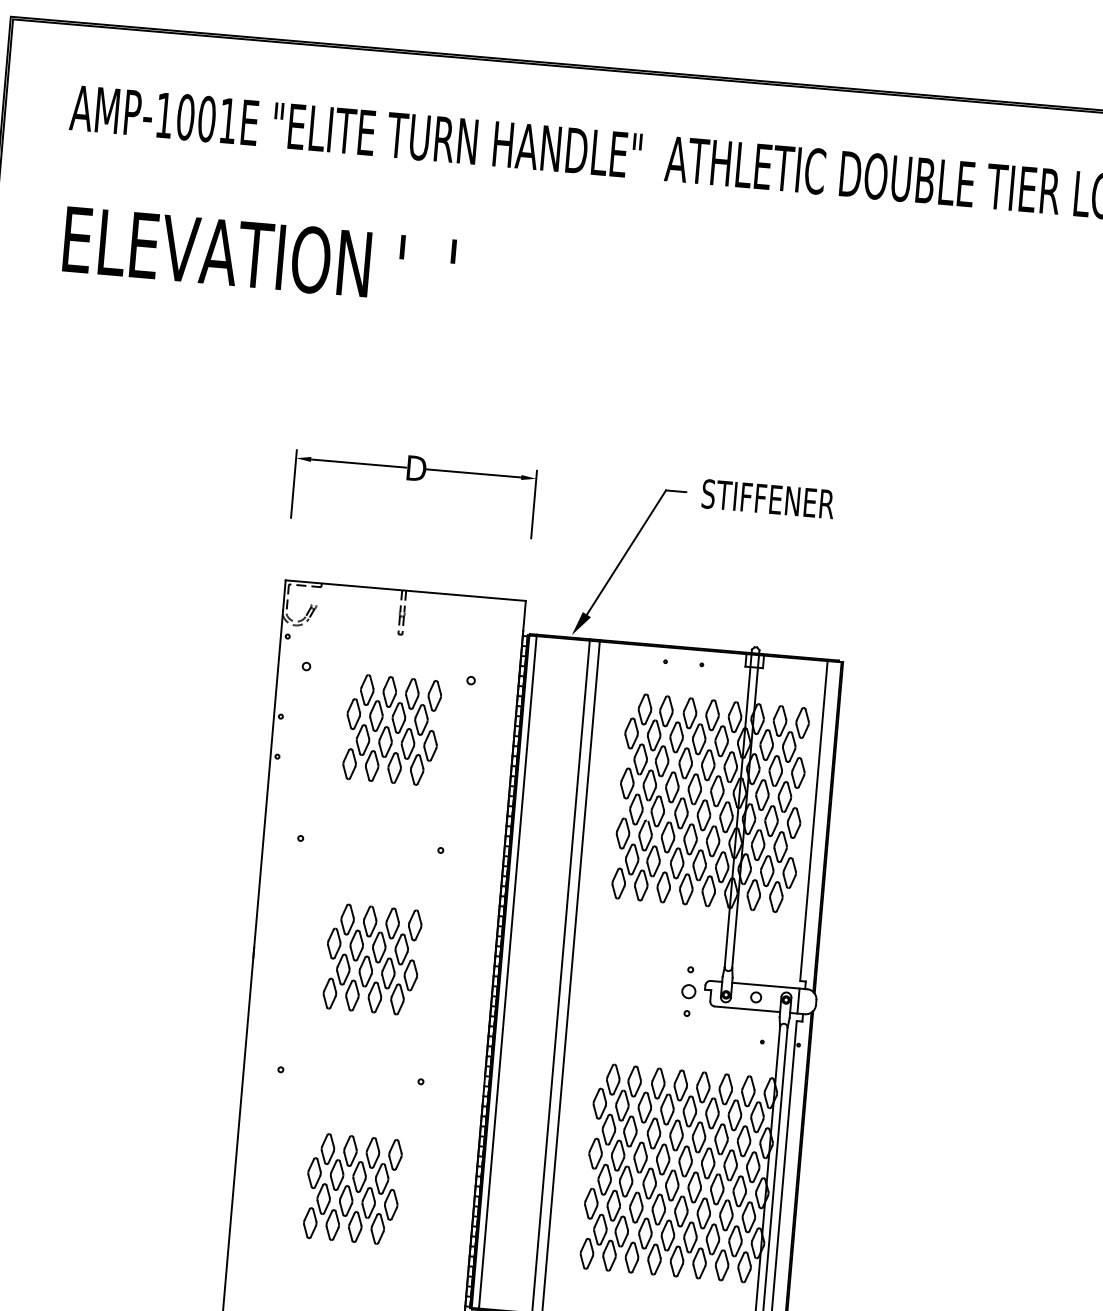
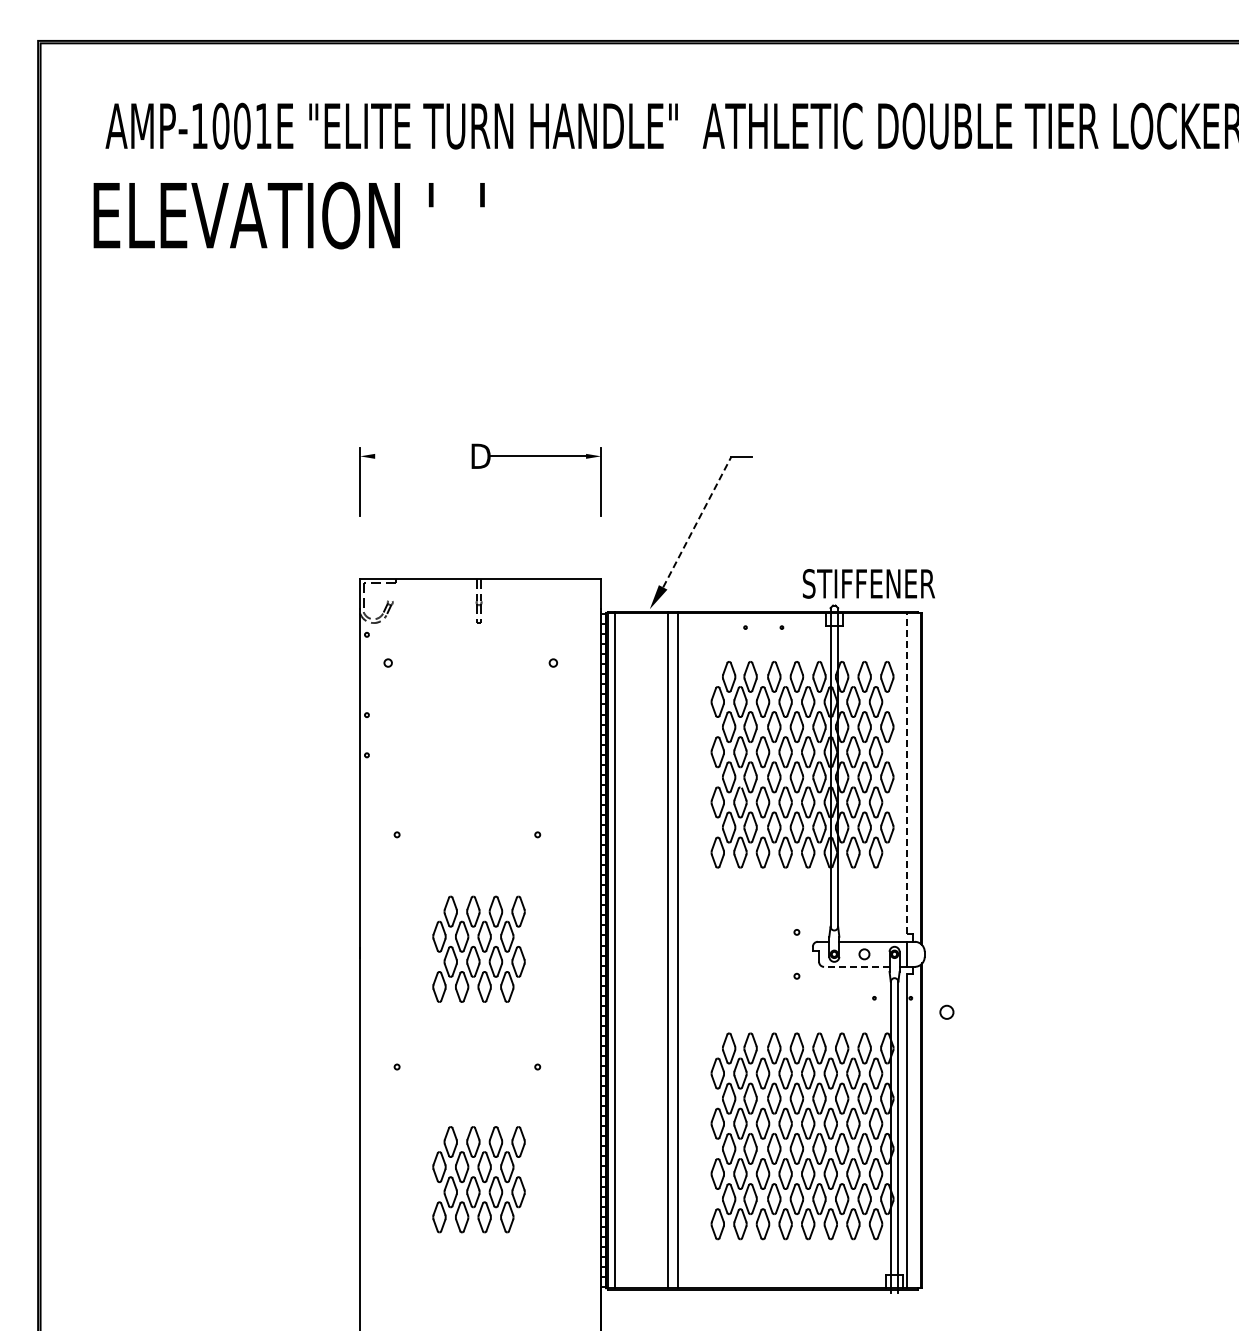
text: (258, 255) -> (288, 215), moved
line: (358, 463) -> (422, 456), removed
text: (767, 498) -> (868, 583), moved
line: (626, 552) -> (697, 522), solid -> dashed
part: (391, 729) -> (478, 718), removed
line: (813, 820) -> (906, 773), solid -> dashed
circle: (688, 990) -> (946, 1011), moved
line: (747, 1008) -> (856, 966), solid -> dashed

